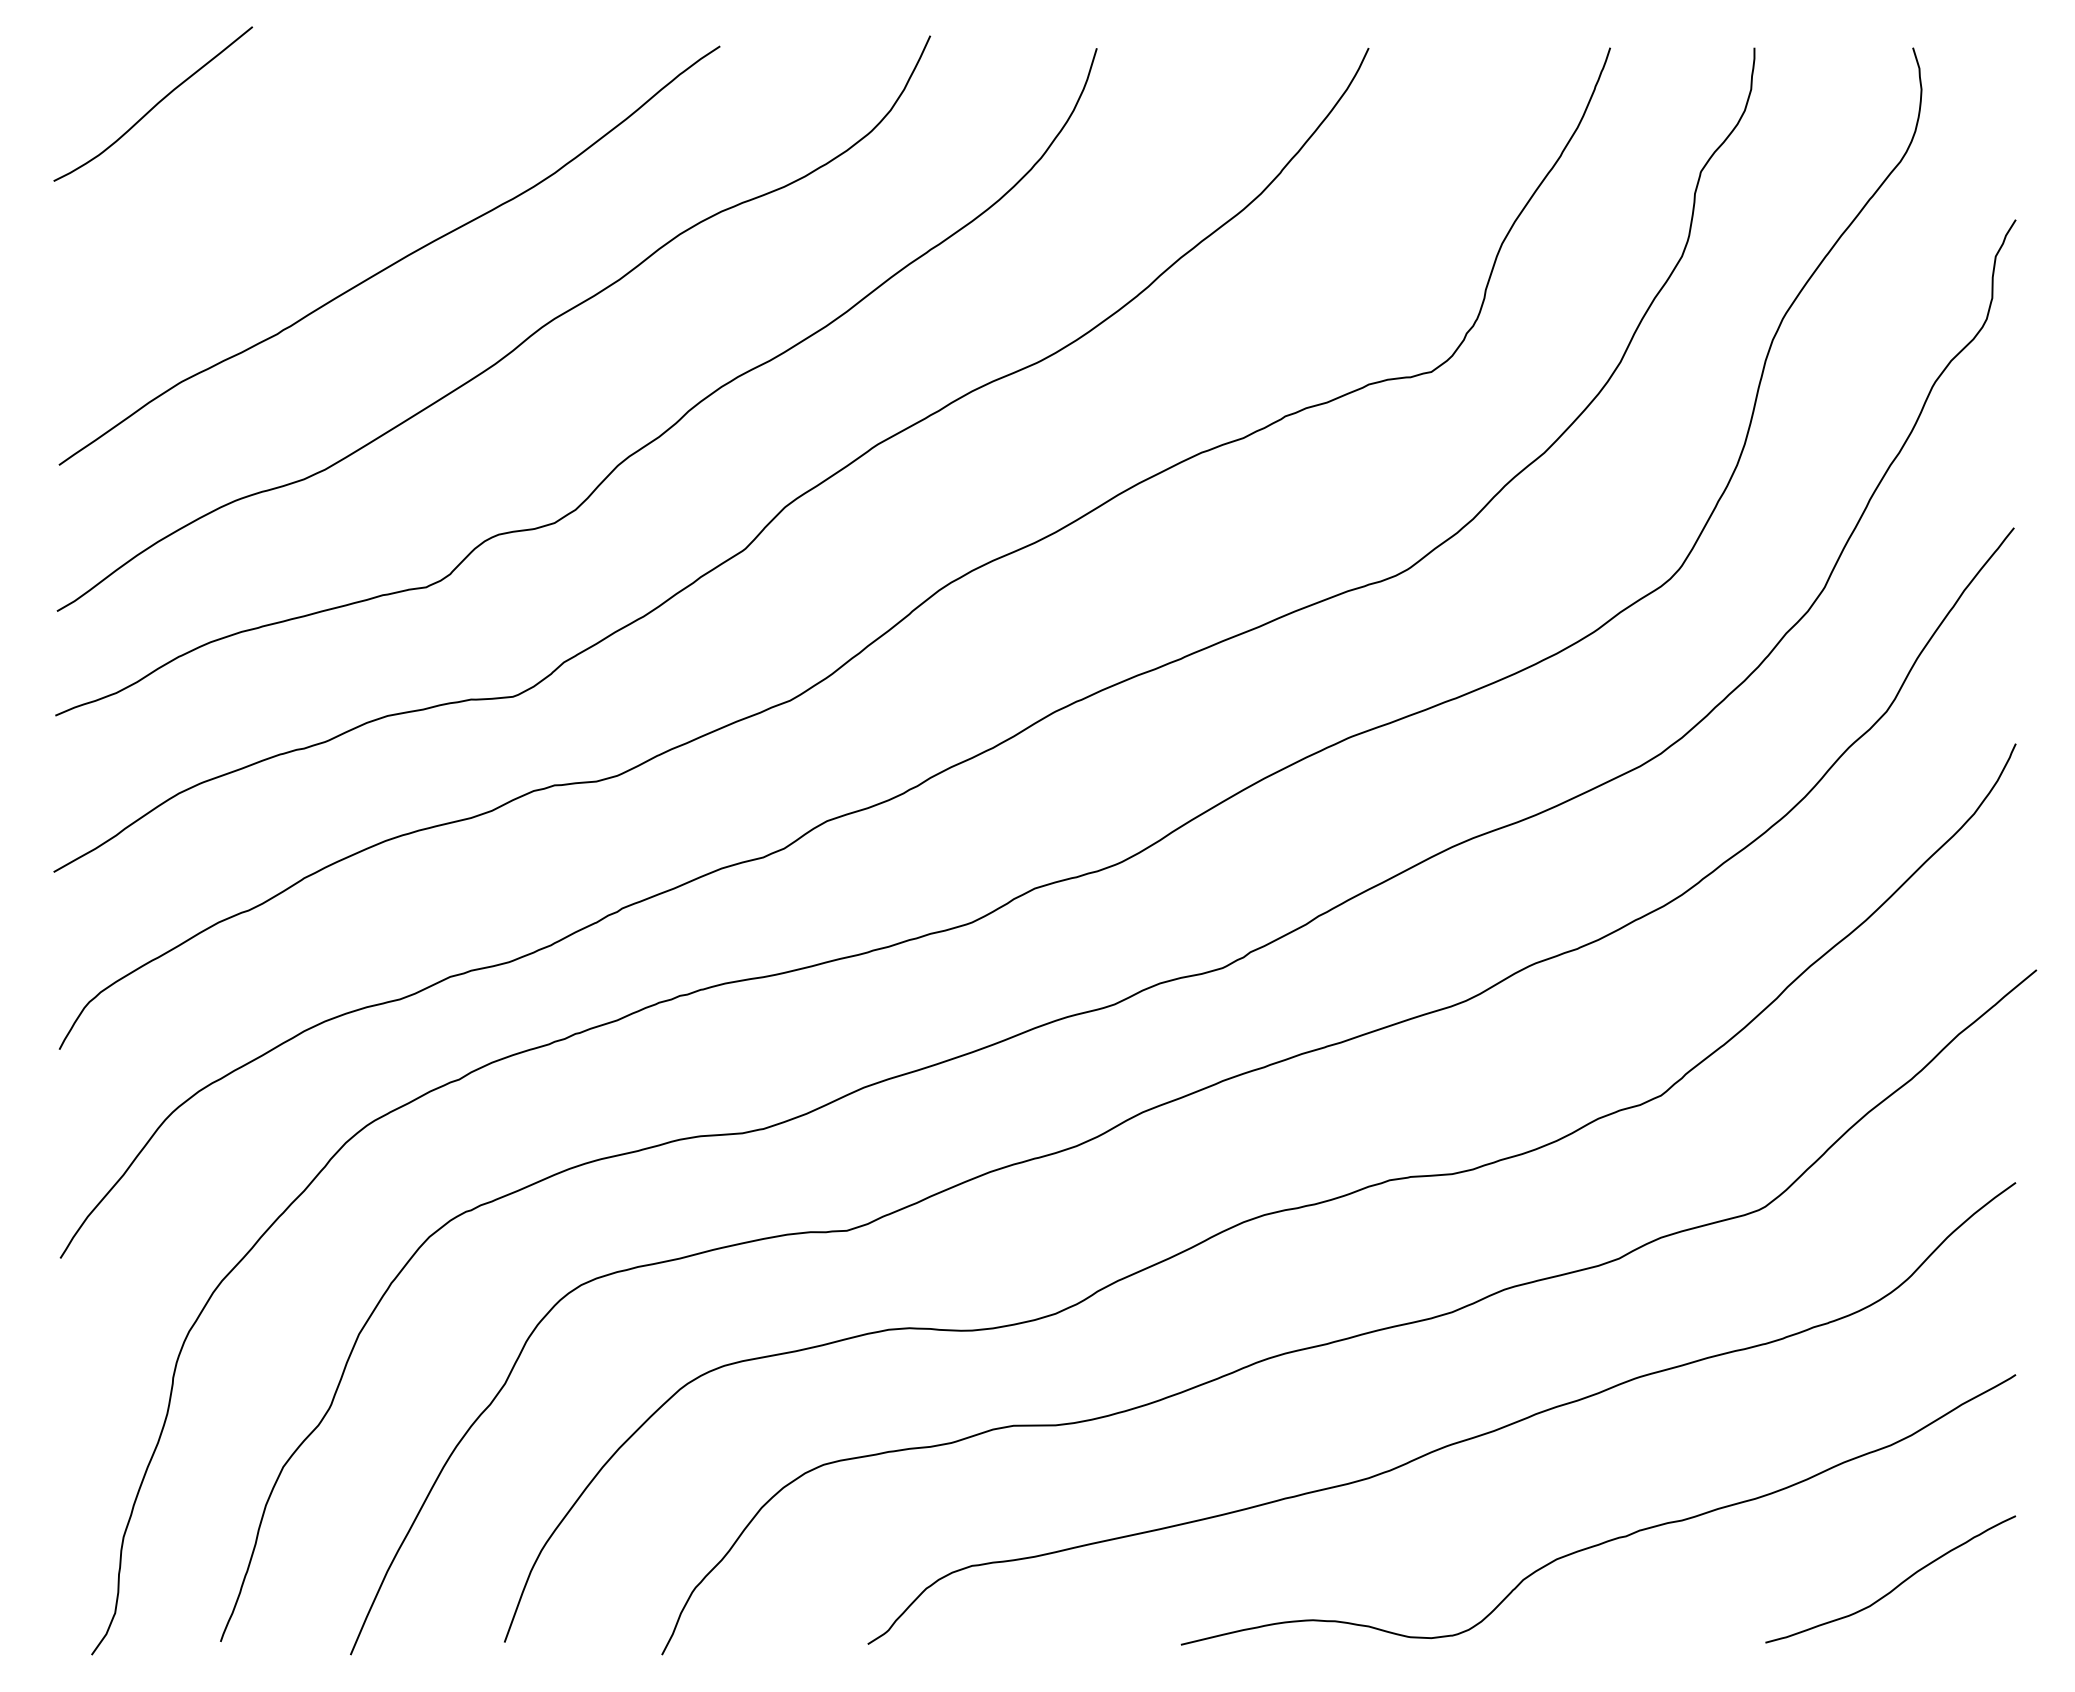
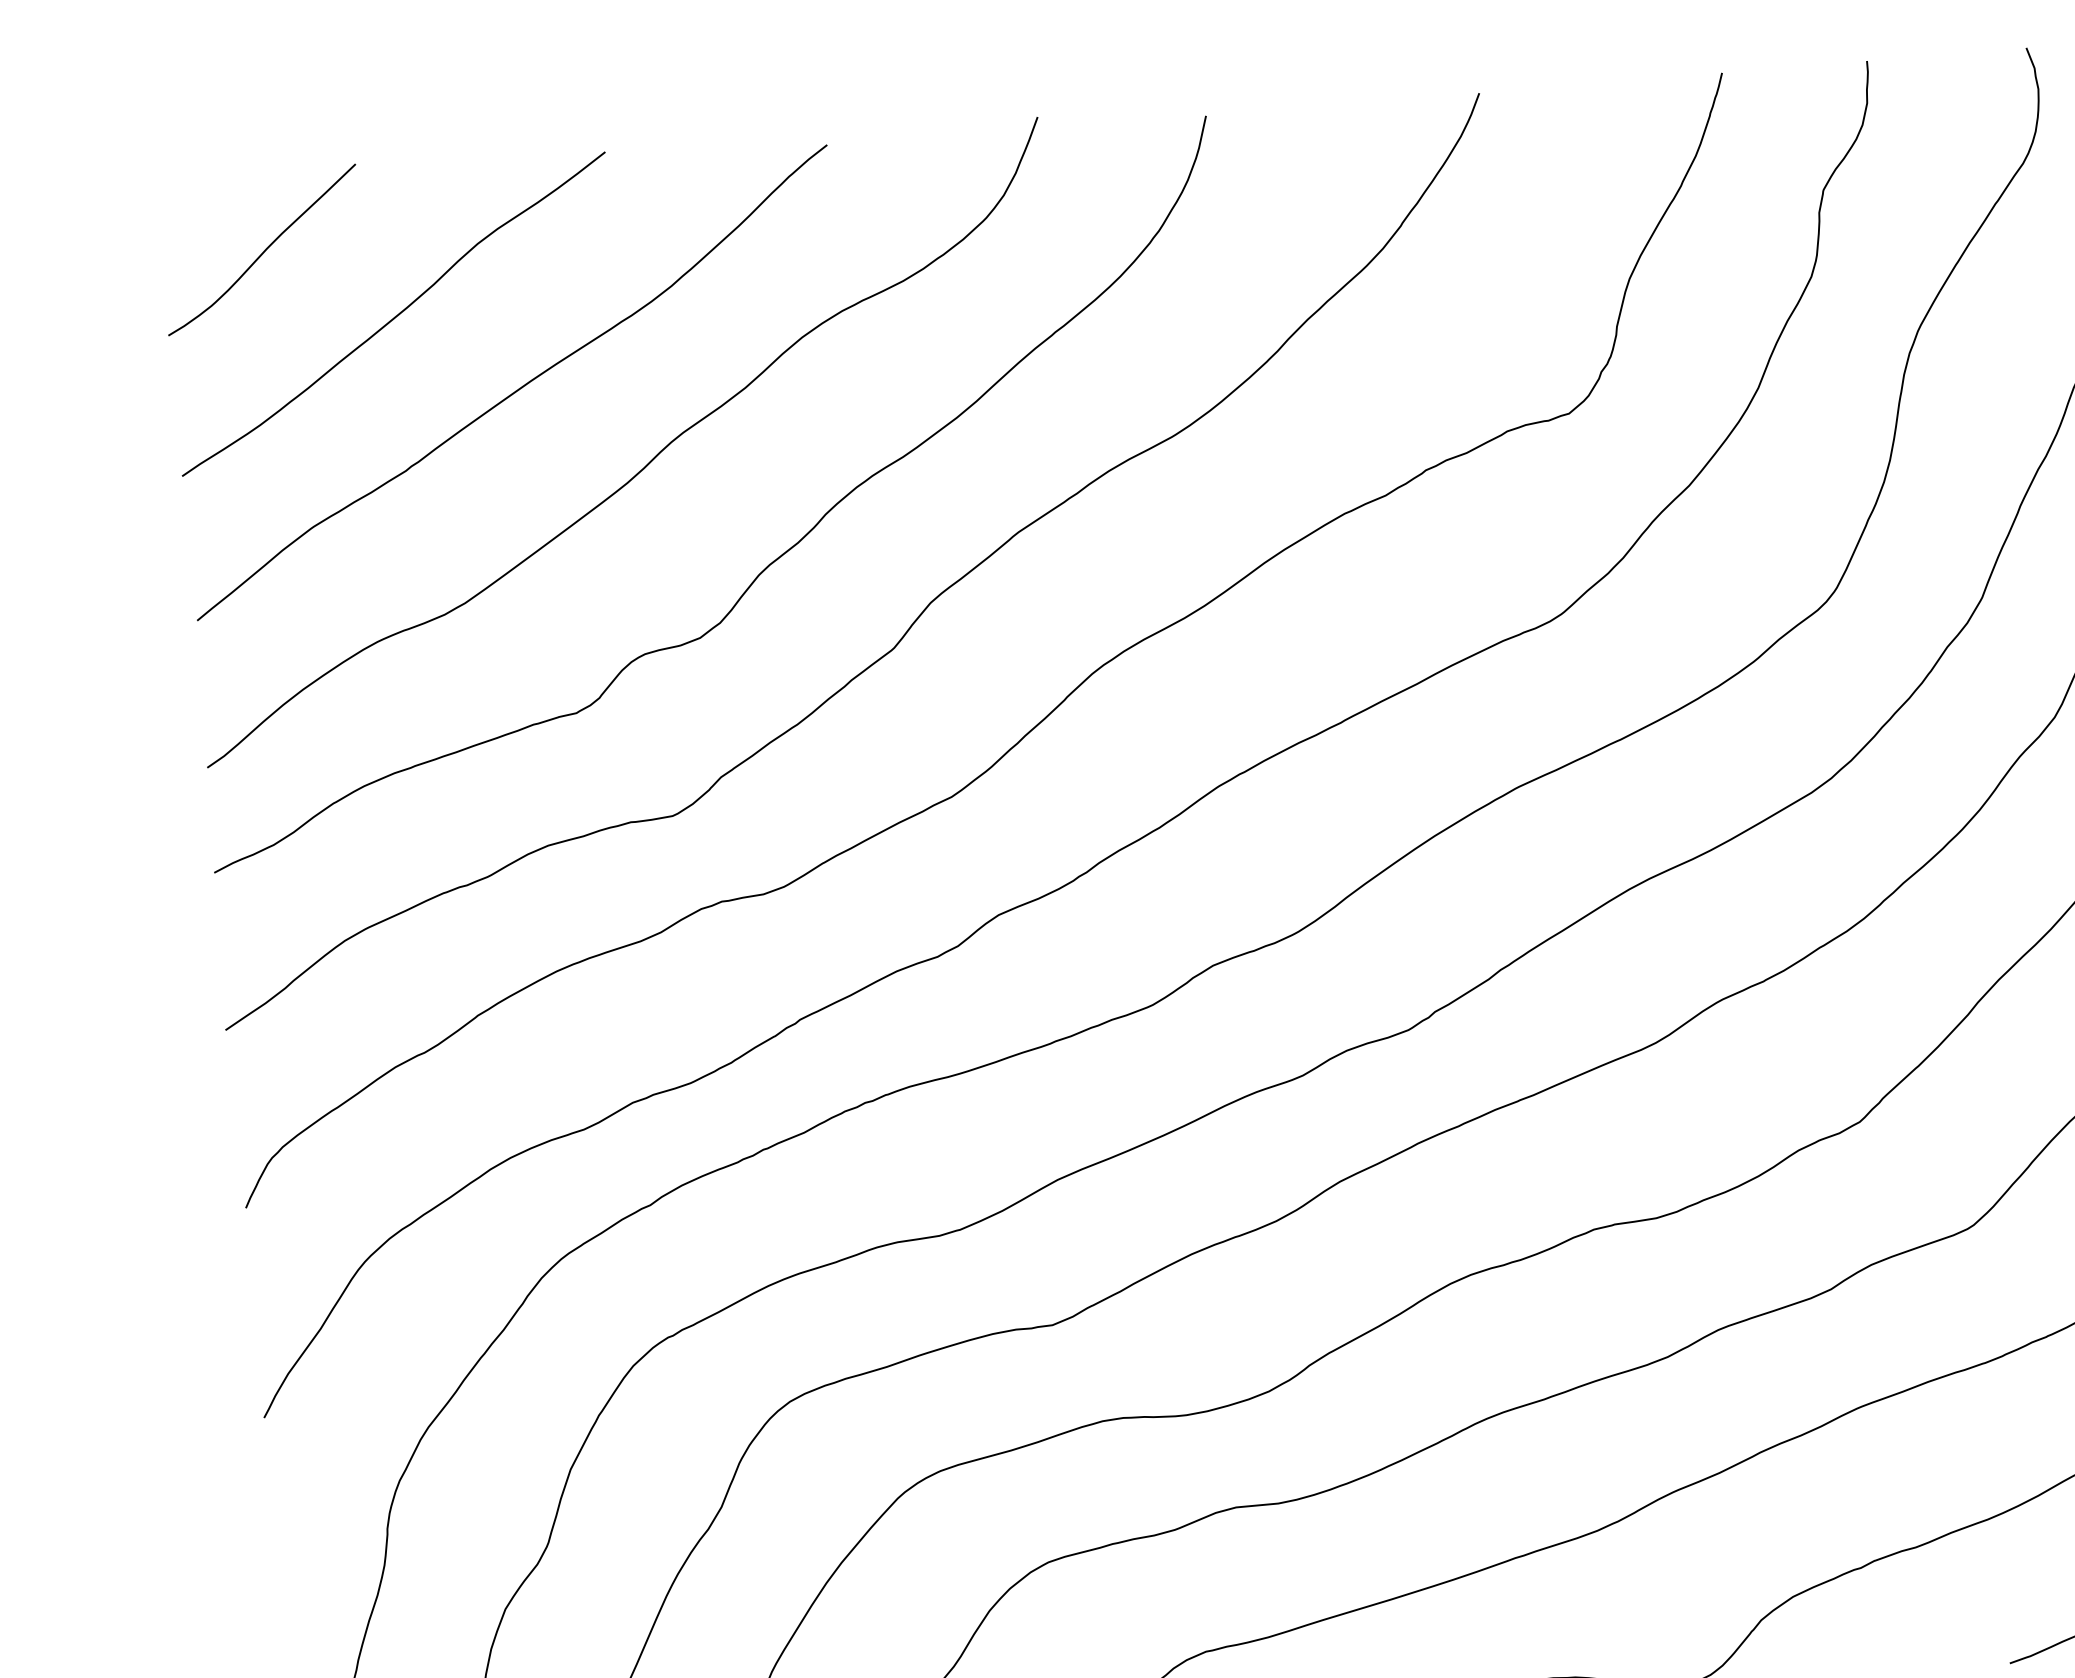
curve: (280, 179) -> (396, 315), added

